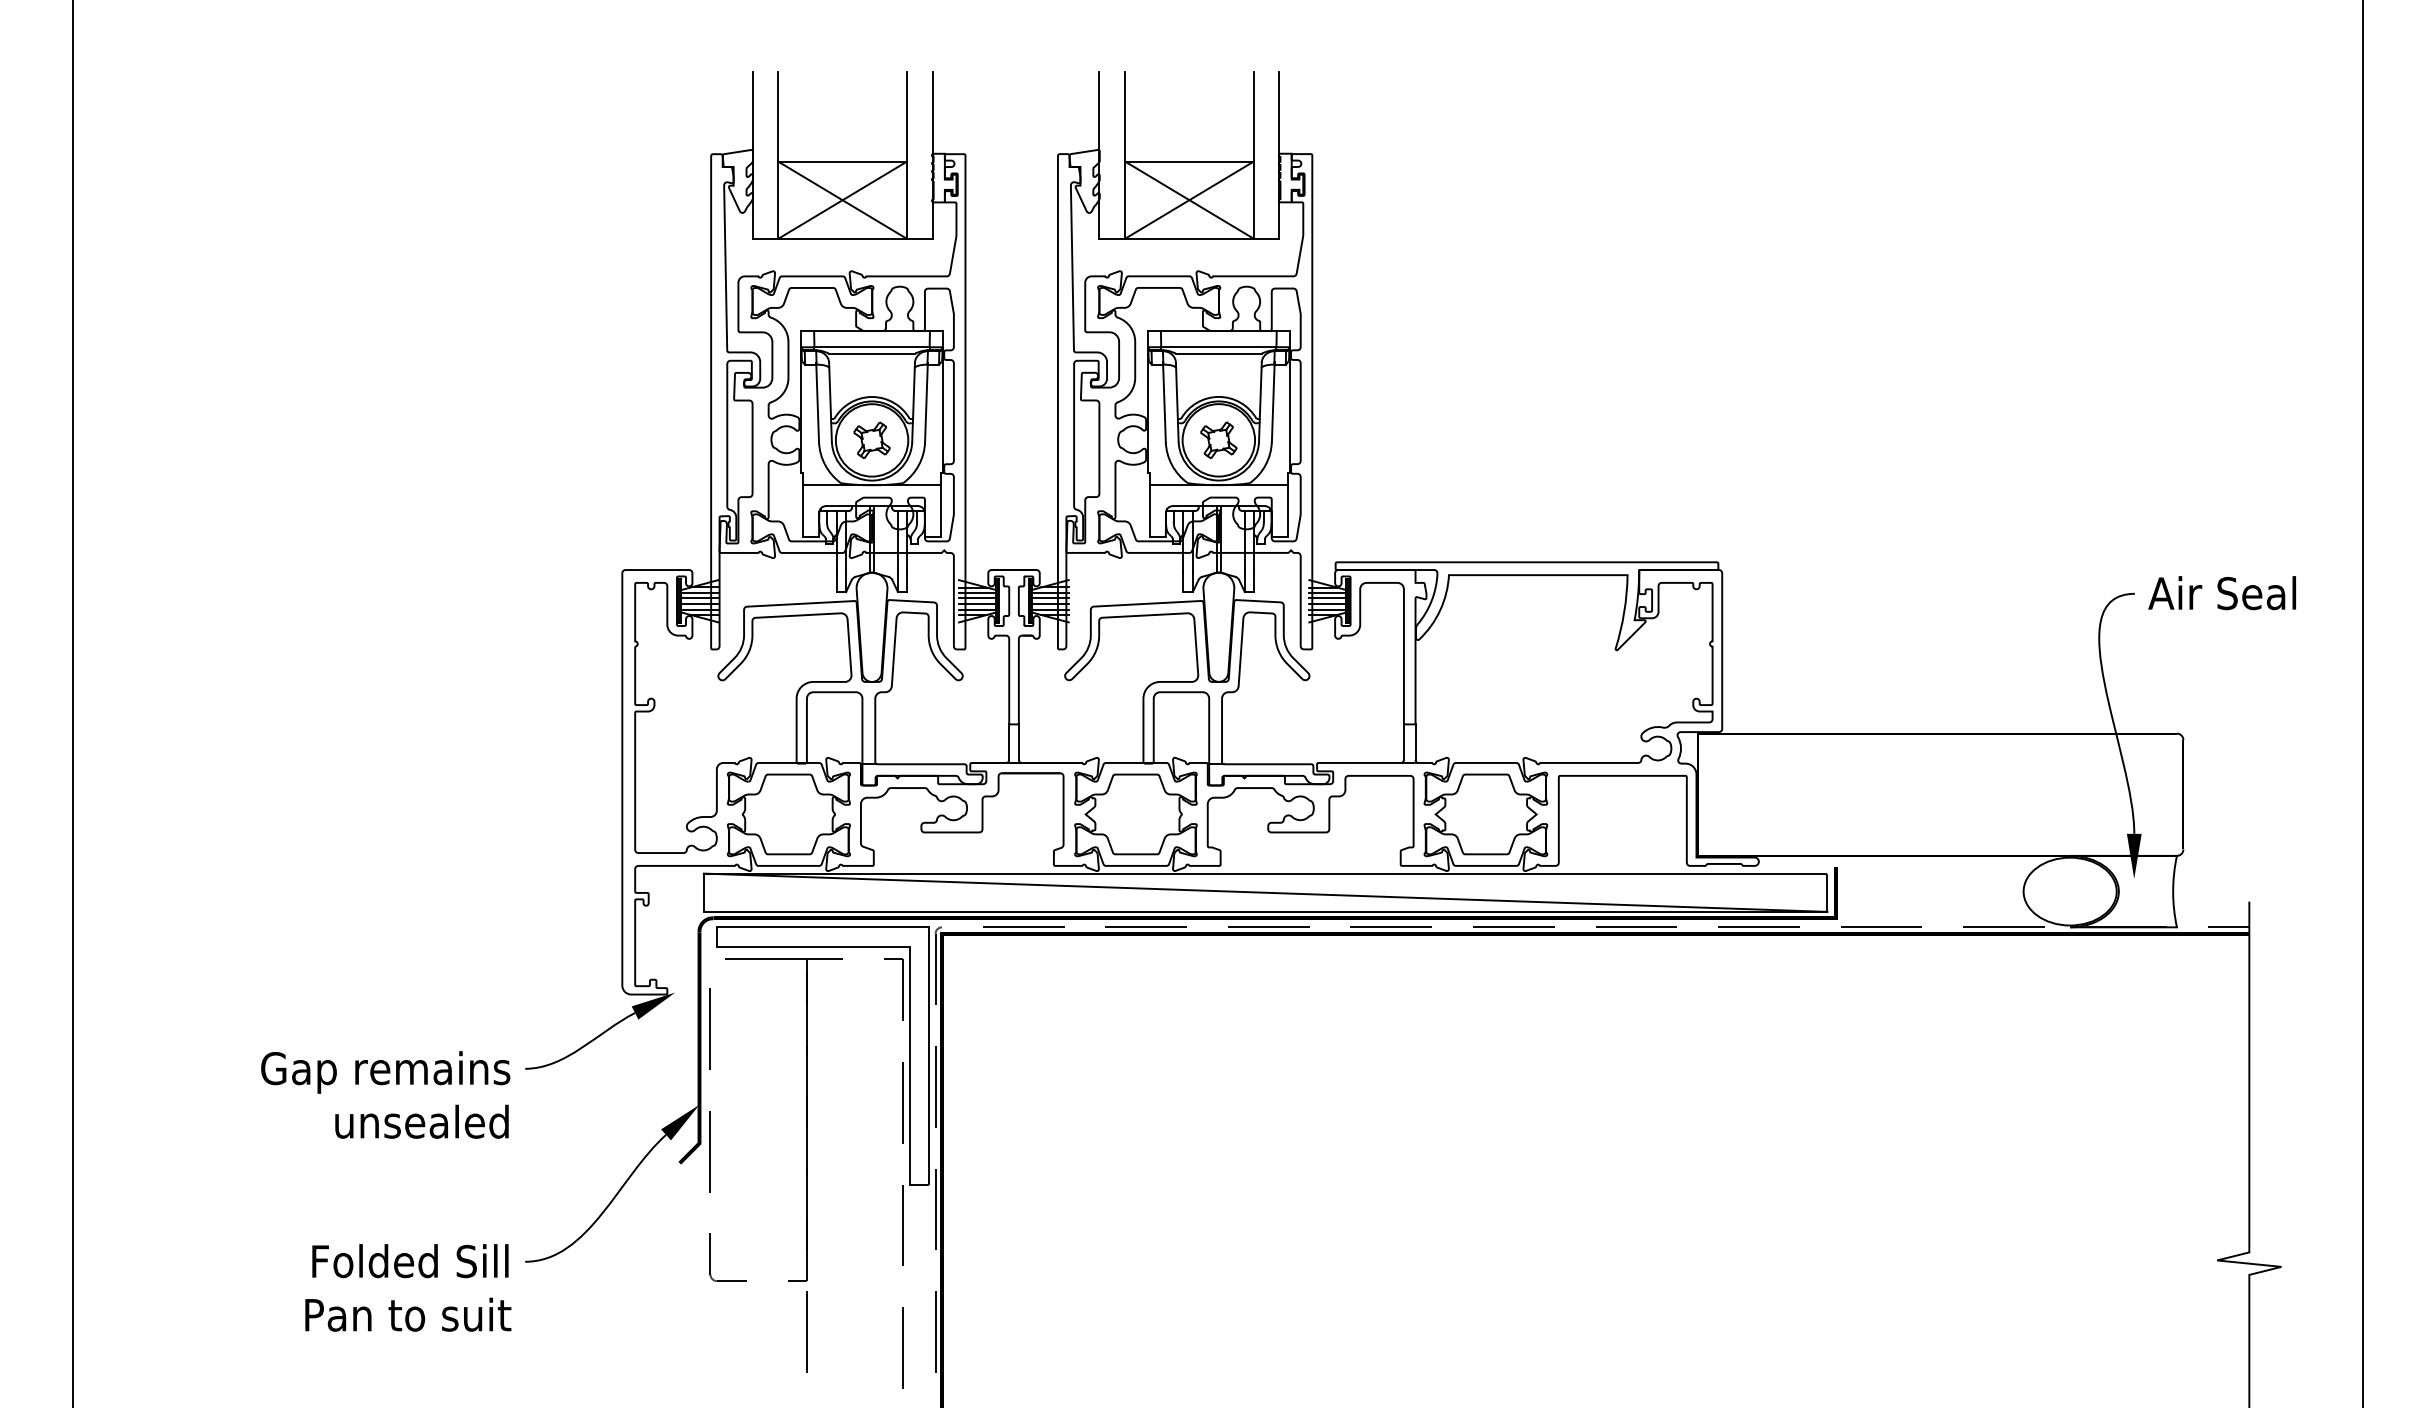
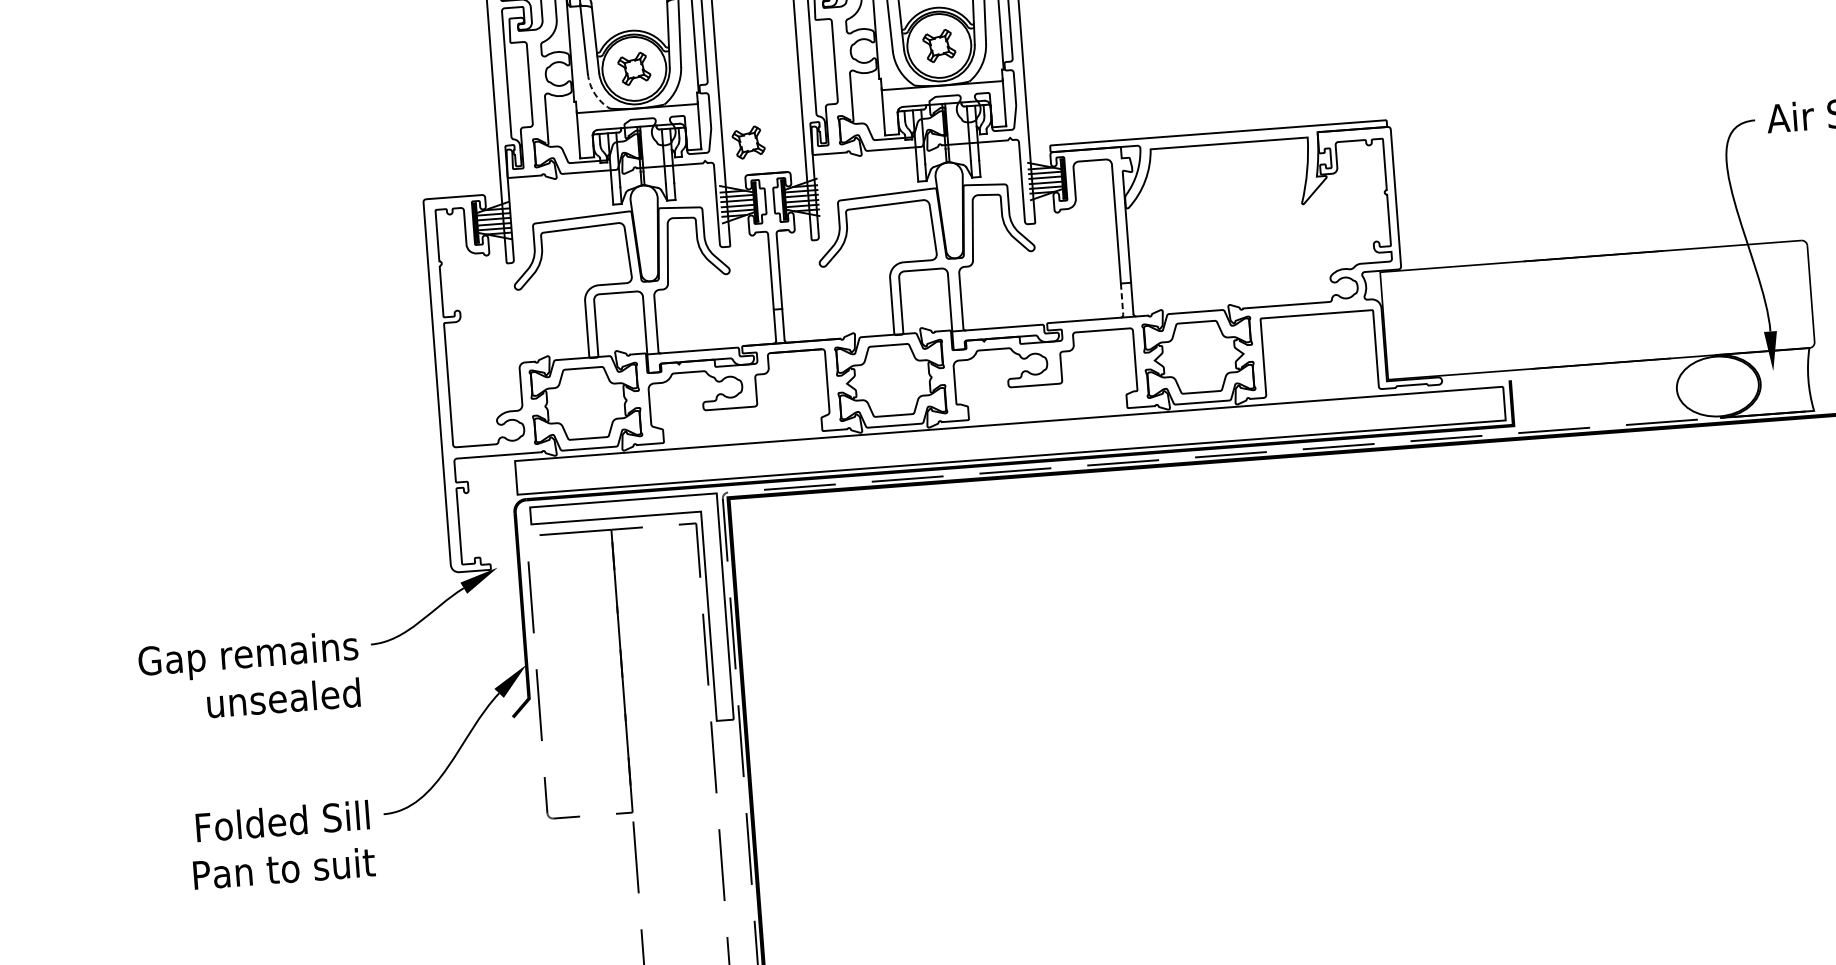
arc: (825, 465) -> (595, 94), solid -> dashed
part: (994, 533) -> (748, 142), added
line: (1403, 742) -> (1121, 299), solid -> dashed
line: (1265, 892) -> (1010, 440), removed

